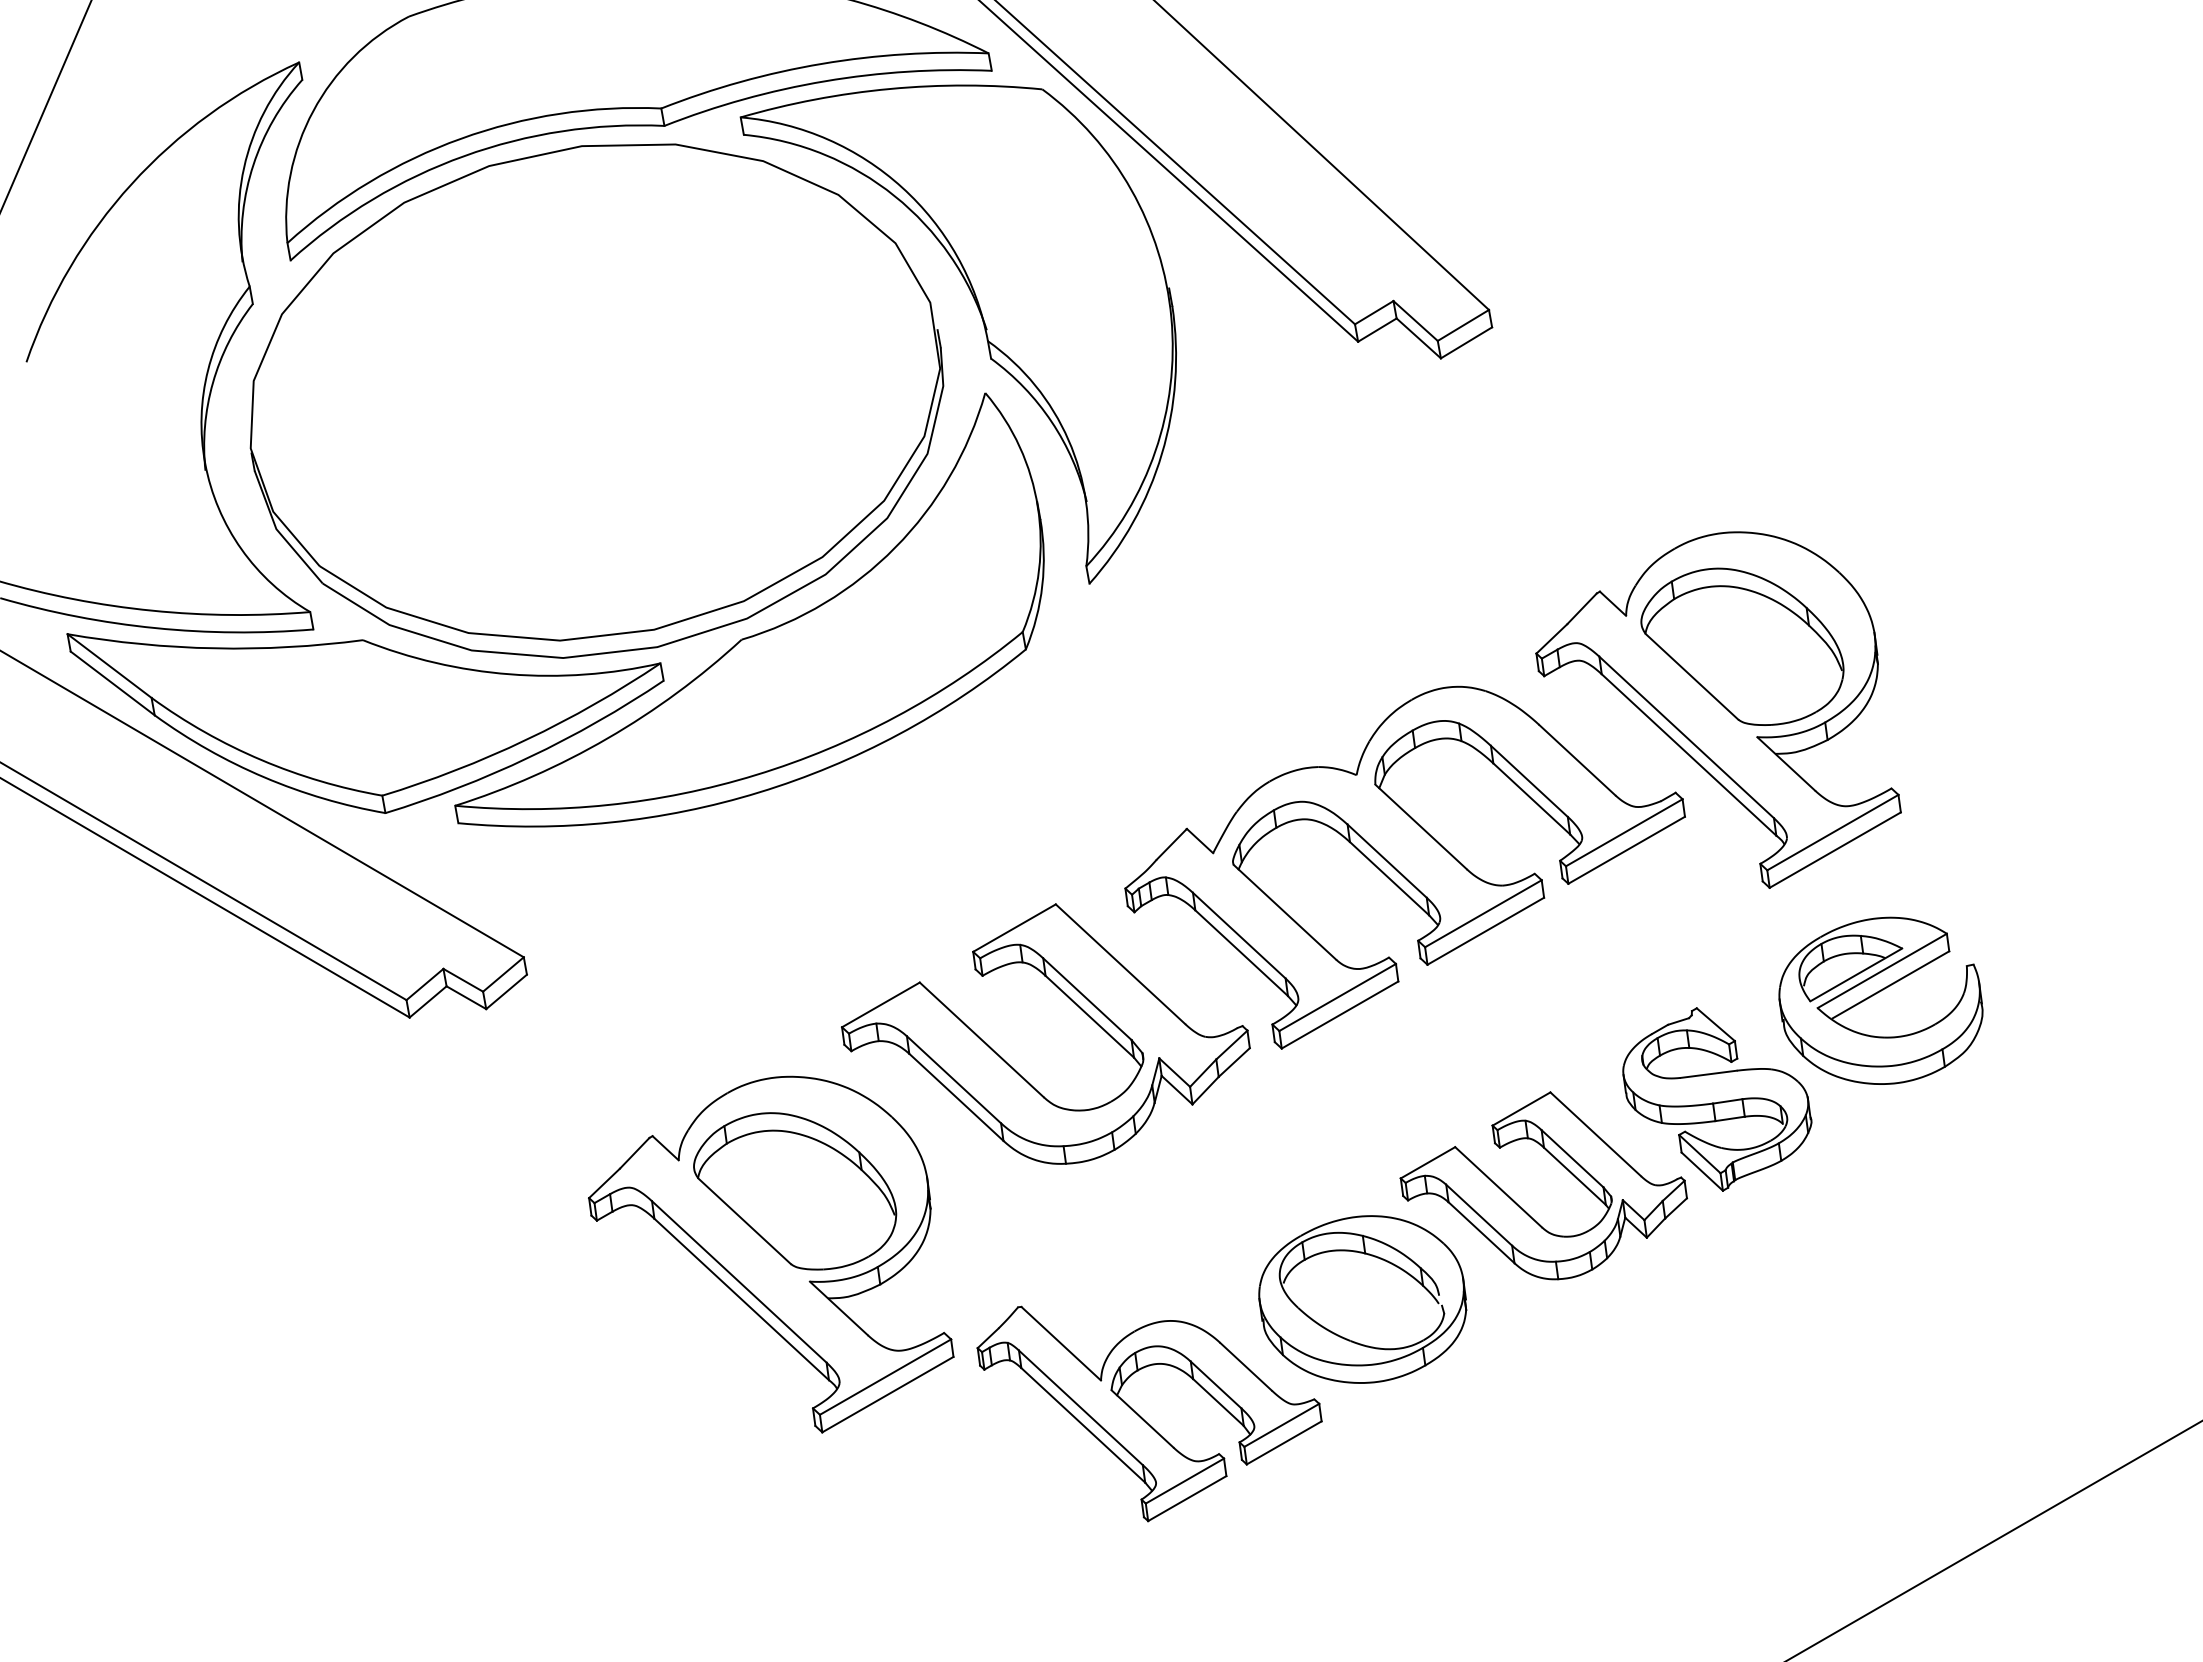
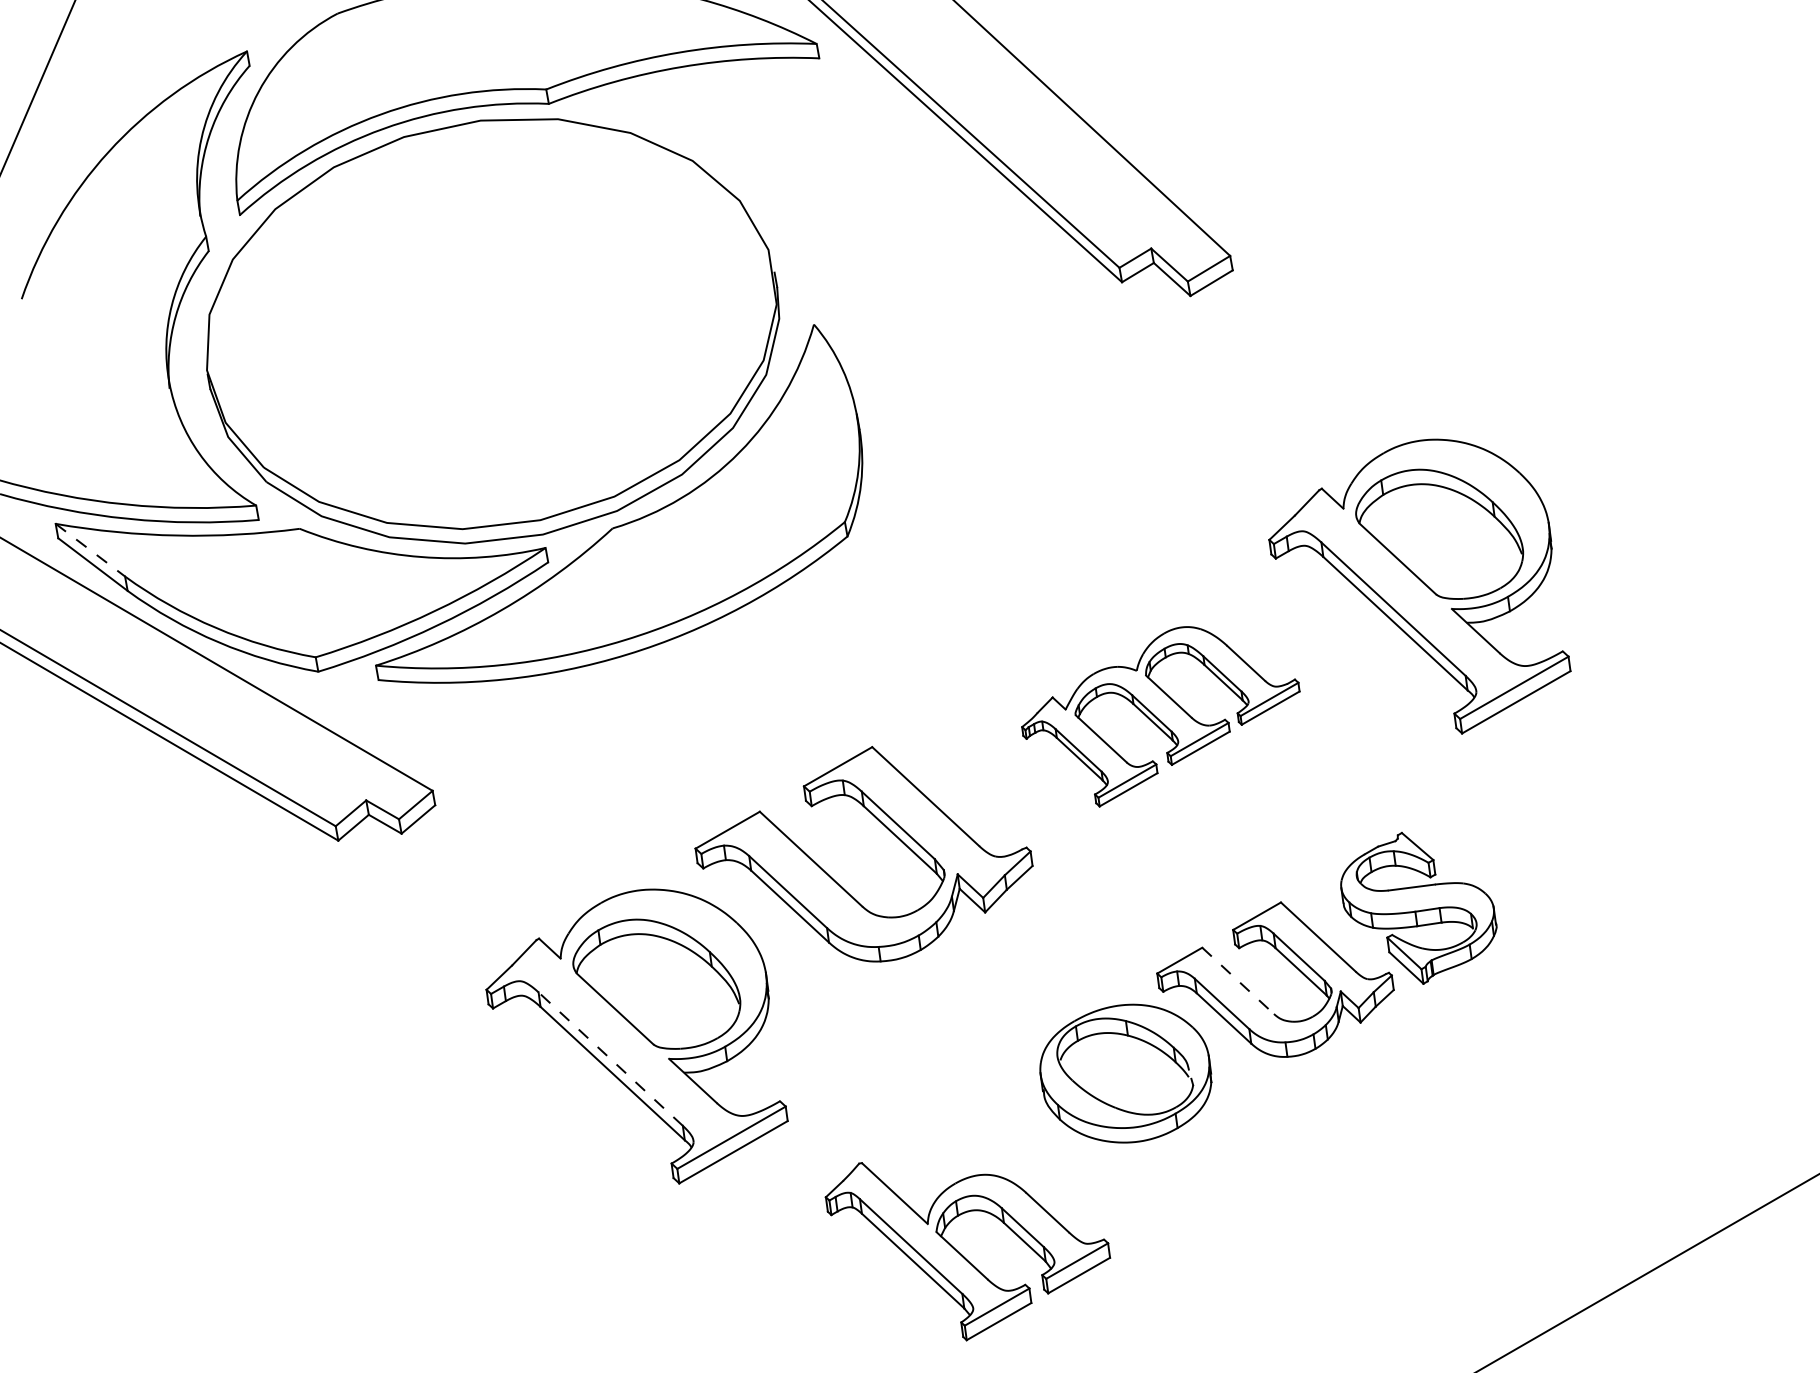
part: (983, 326) -> (812, 269), removed
line: (109, 666) -> (90, 550), solid -> dashed
part: (1404, 867) -> (1160, 716), size x0.6
part: (1876, 994) -> (1550, 821), removed
line: (1498, 1187) -> (1238, 981), solid -> dashed
line: (739, 1281) -> (610, 1058), solid -> dashed
part: (1143, 1418) -> (962, 1255), moved

